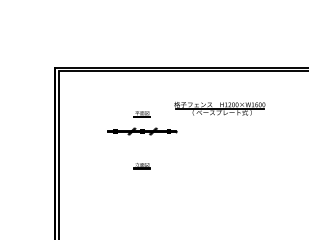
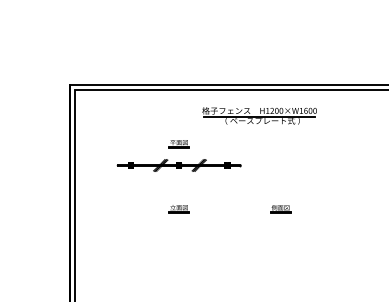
part: (219, 108) -> (259, 115), moved
part: (141, 131) -> (178, 165), size x1.43
part: (222, 166) -> (280, 209), added

